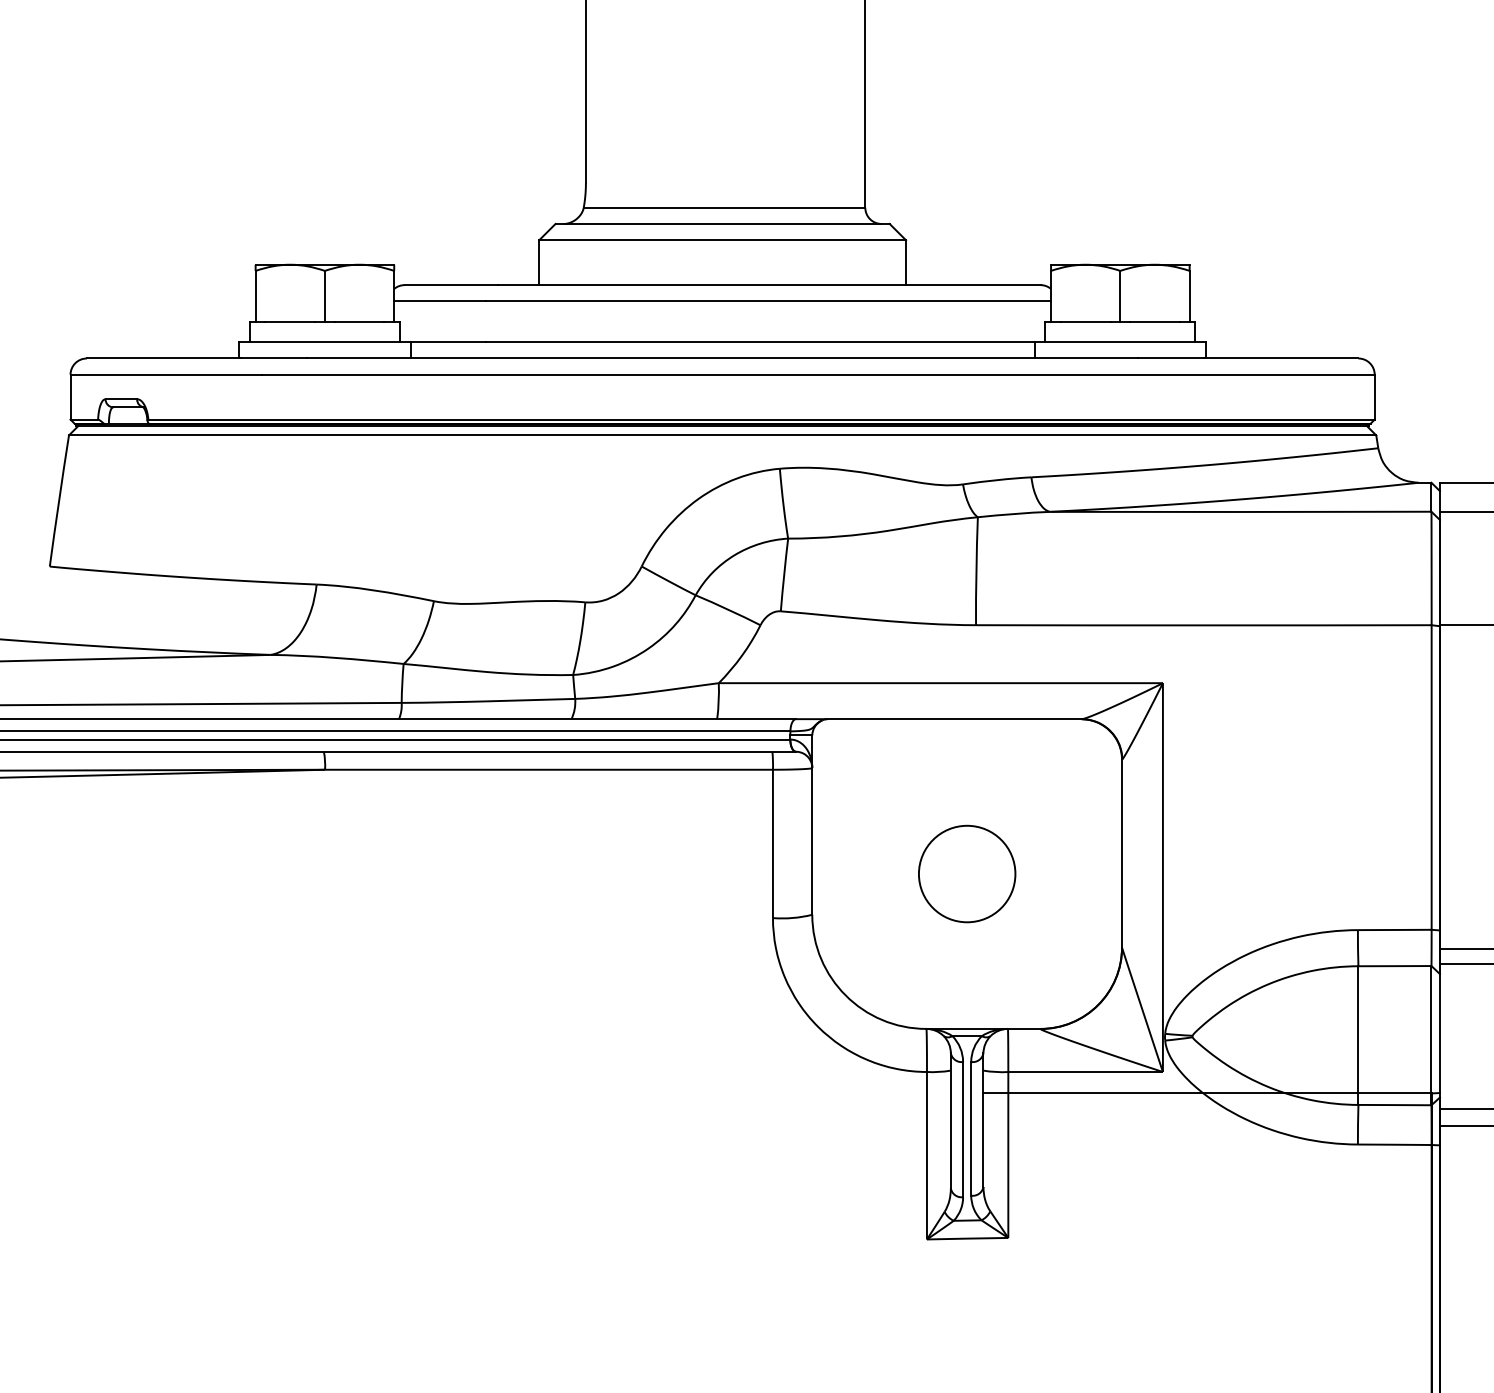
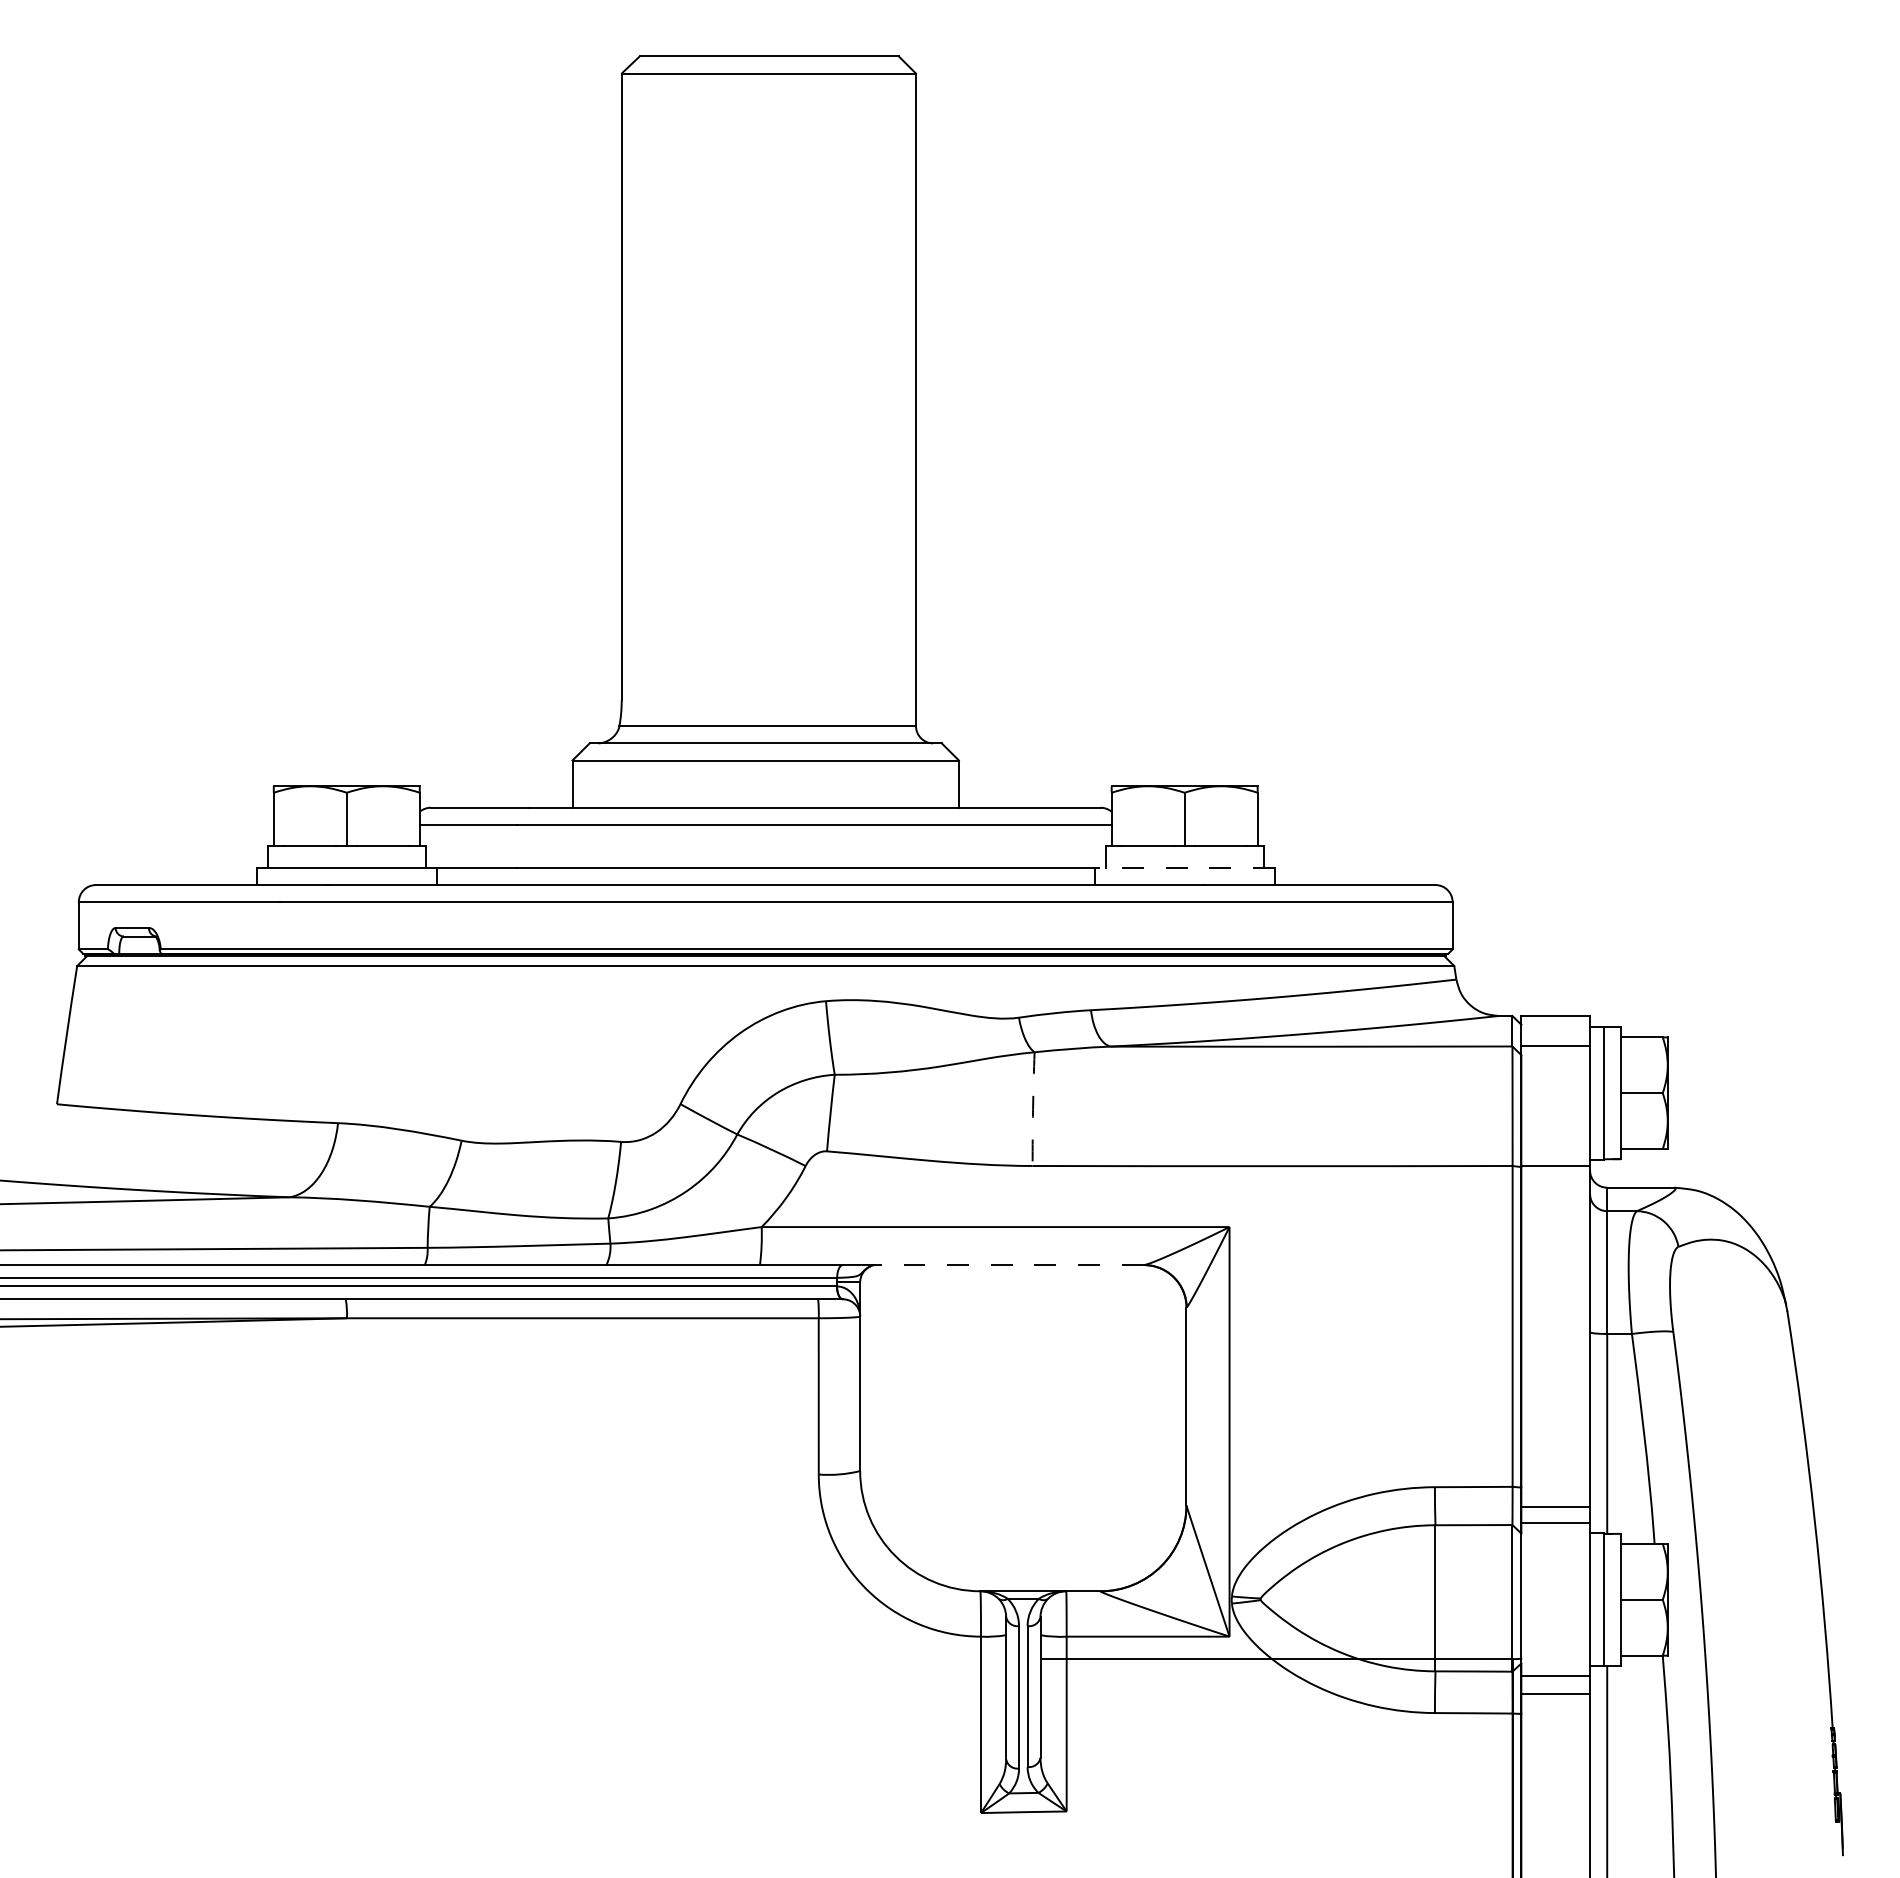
line: (1120, 341) -> (1184, 867), solid -> dashed
arc: (976, 571) -> (1033, 1109), solid -> dashed
line: (954, 718) -> (1009, 1264), solid -> dashed
circle: (966, 873) -> (1022, 1427), removed

